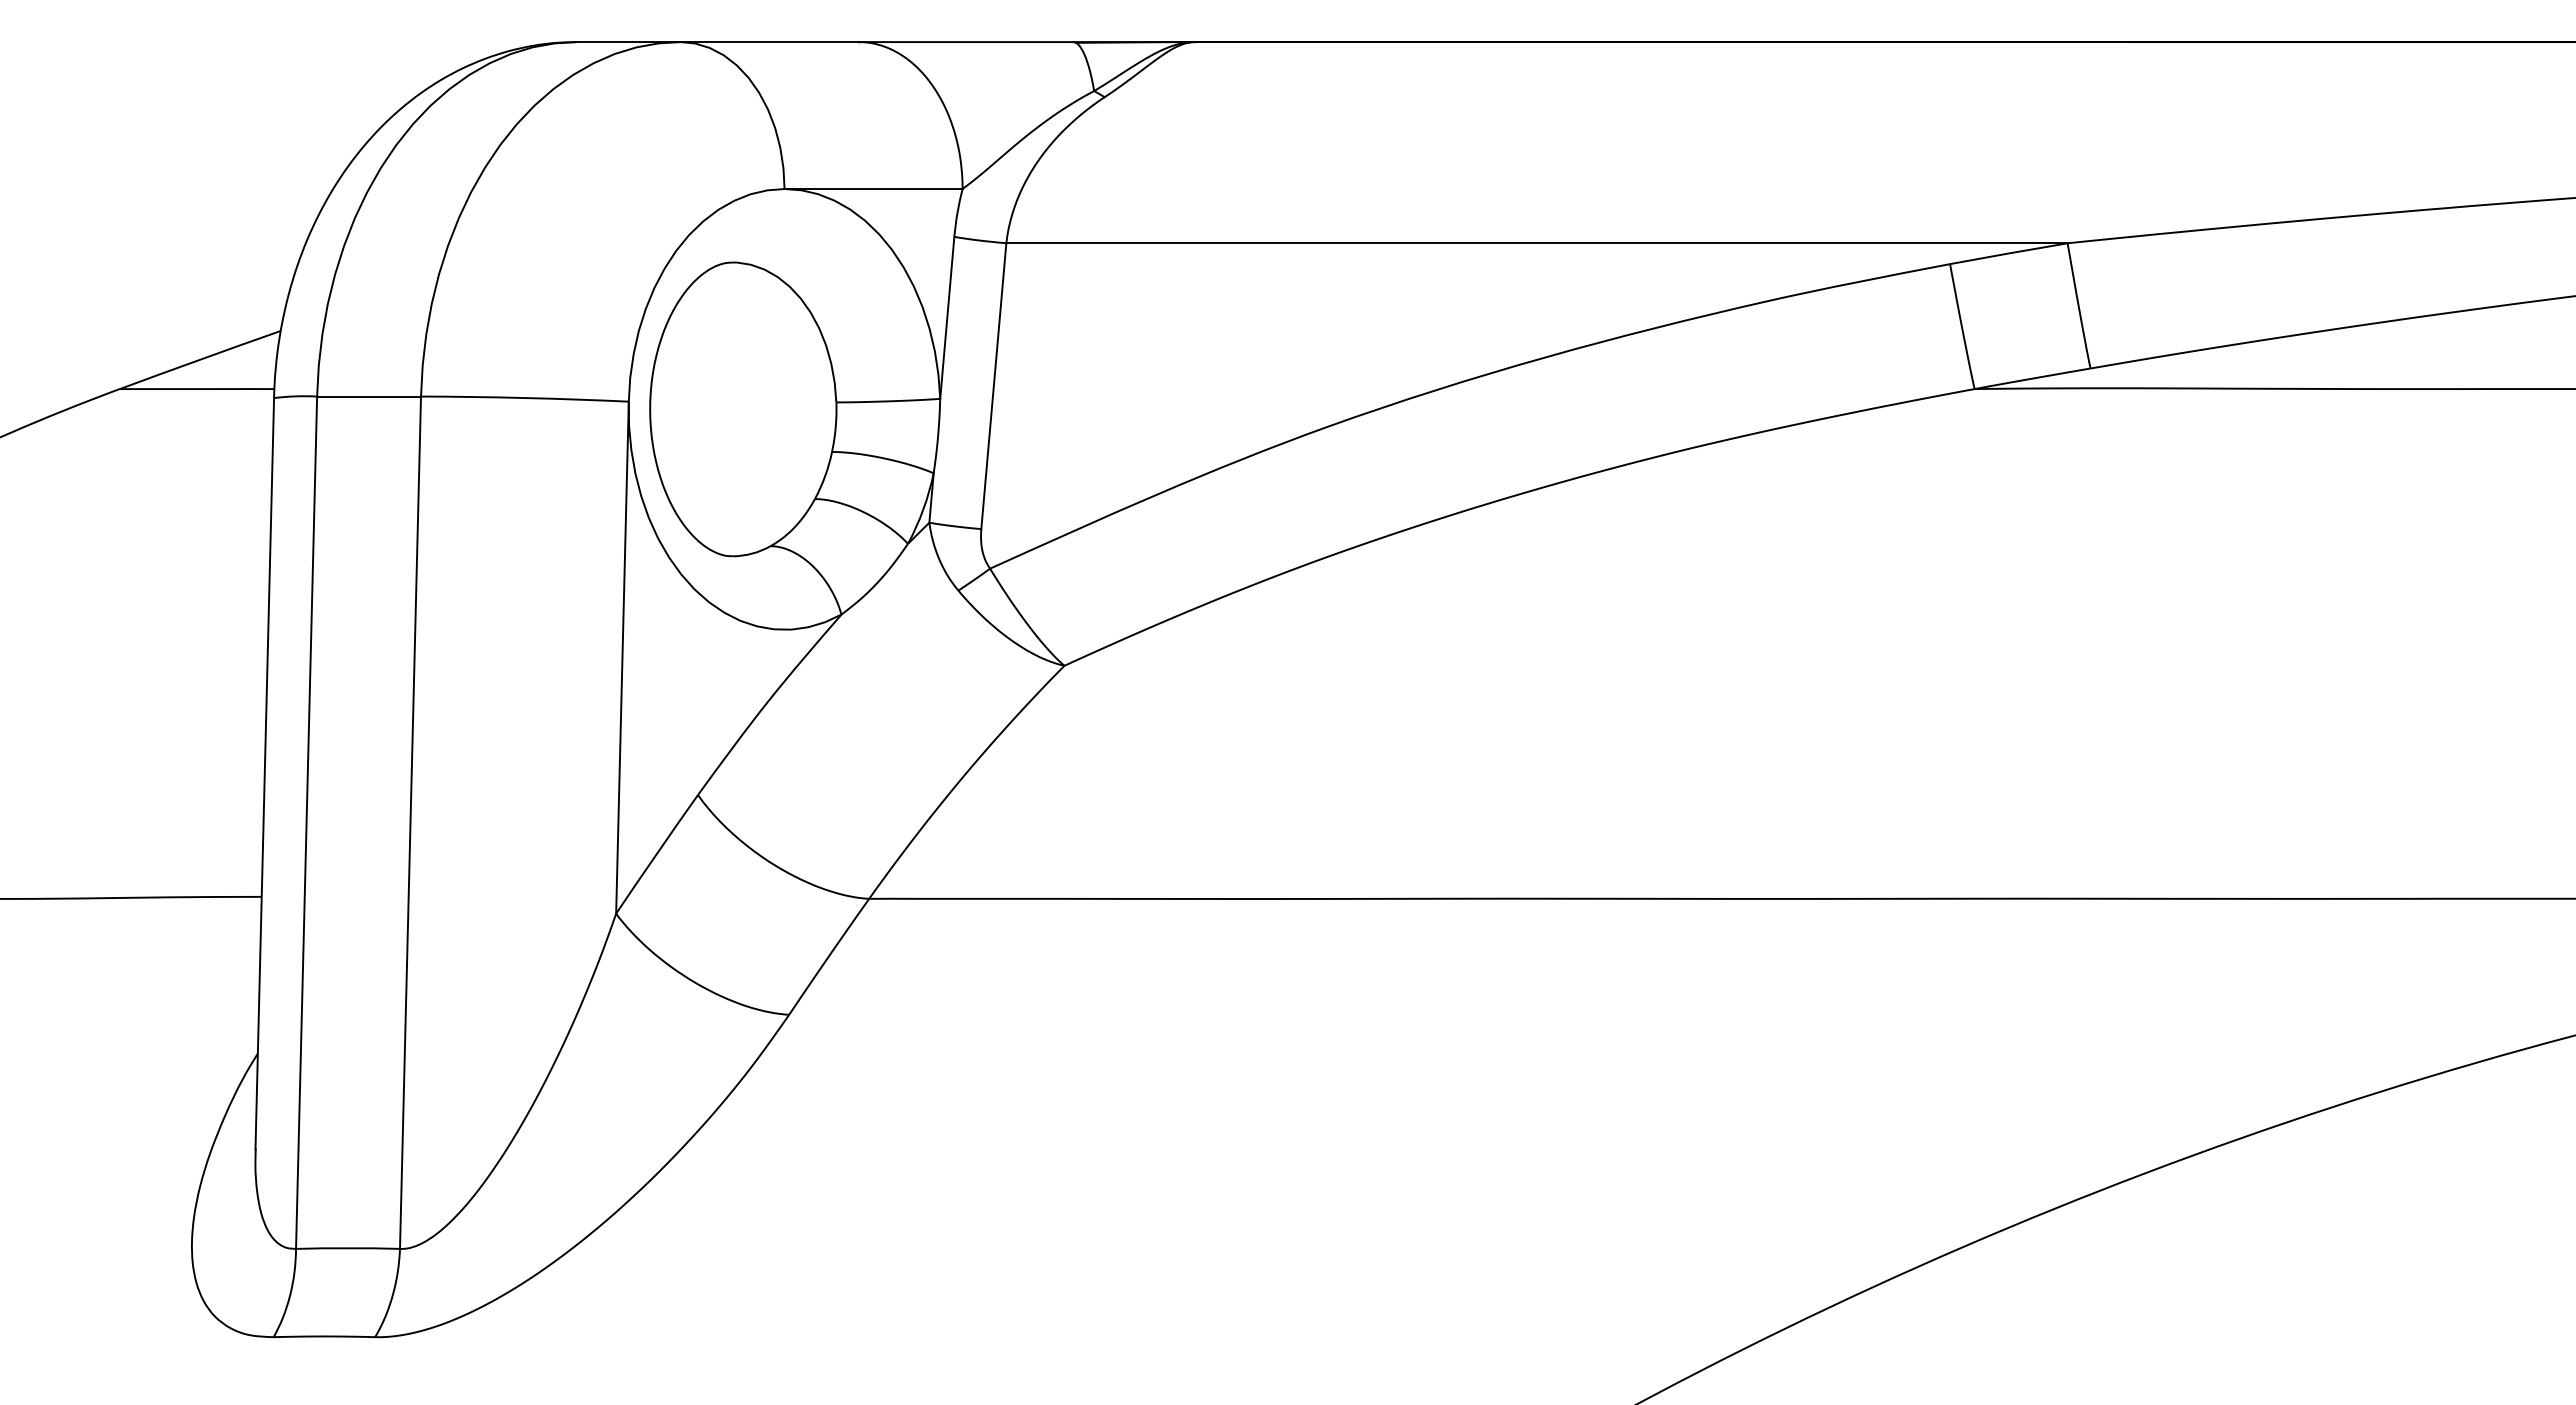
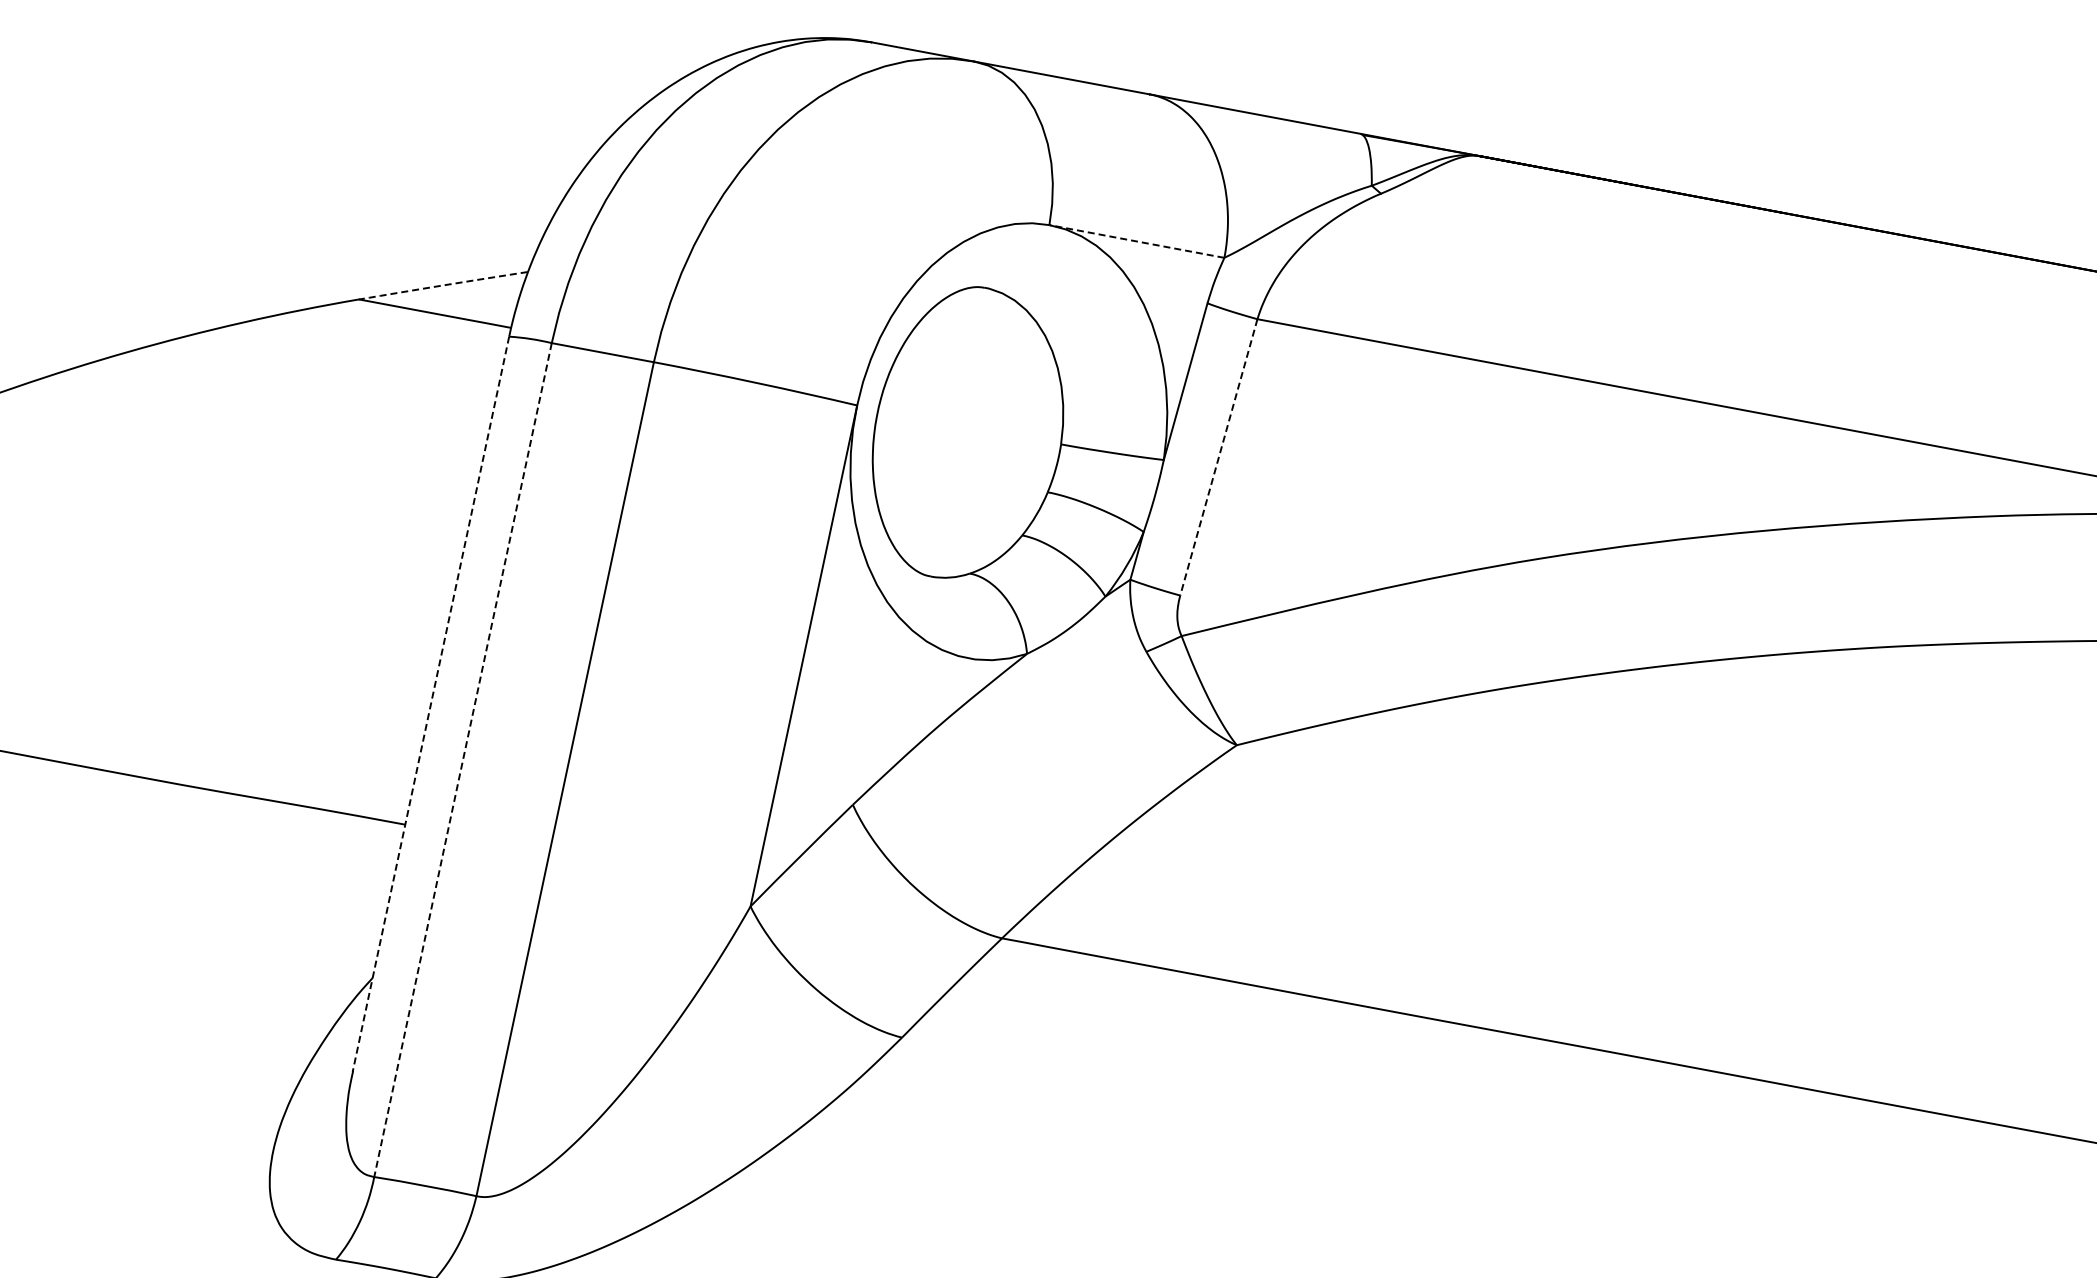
line: (873, 189) -> (1136, 241), solid -> dashed
arc: (199, 359) -> (442, 285), solid -> dashed
line: (993, 386) -> (1218, 457), solid -> dashed
line: (264, 773) -> (430, 703), solid -> dashed
line: (306, 823) -> (462, 760), solid -> dashed

